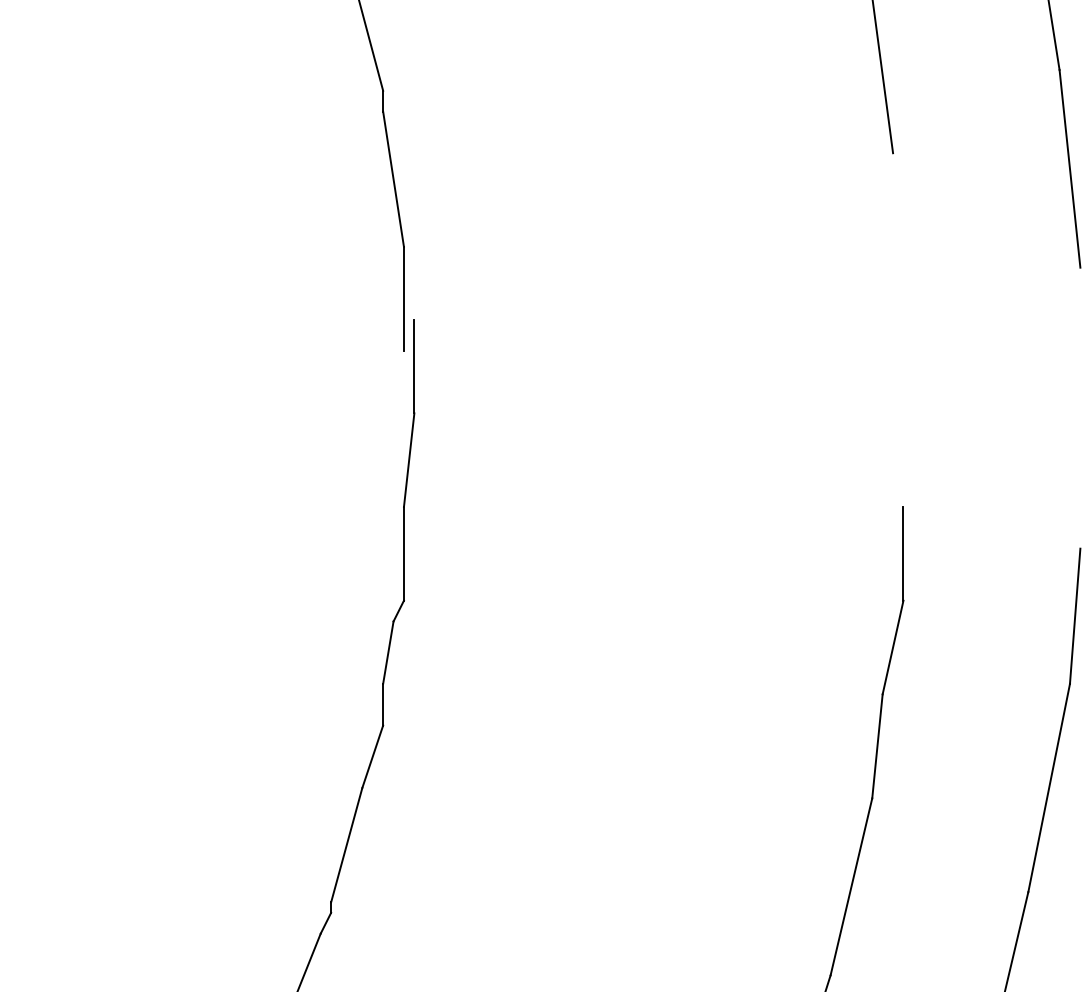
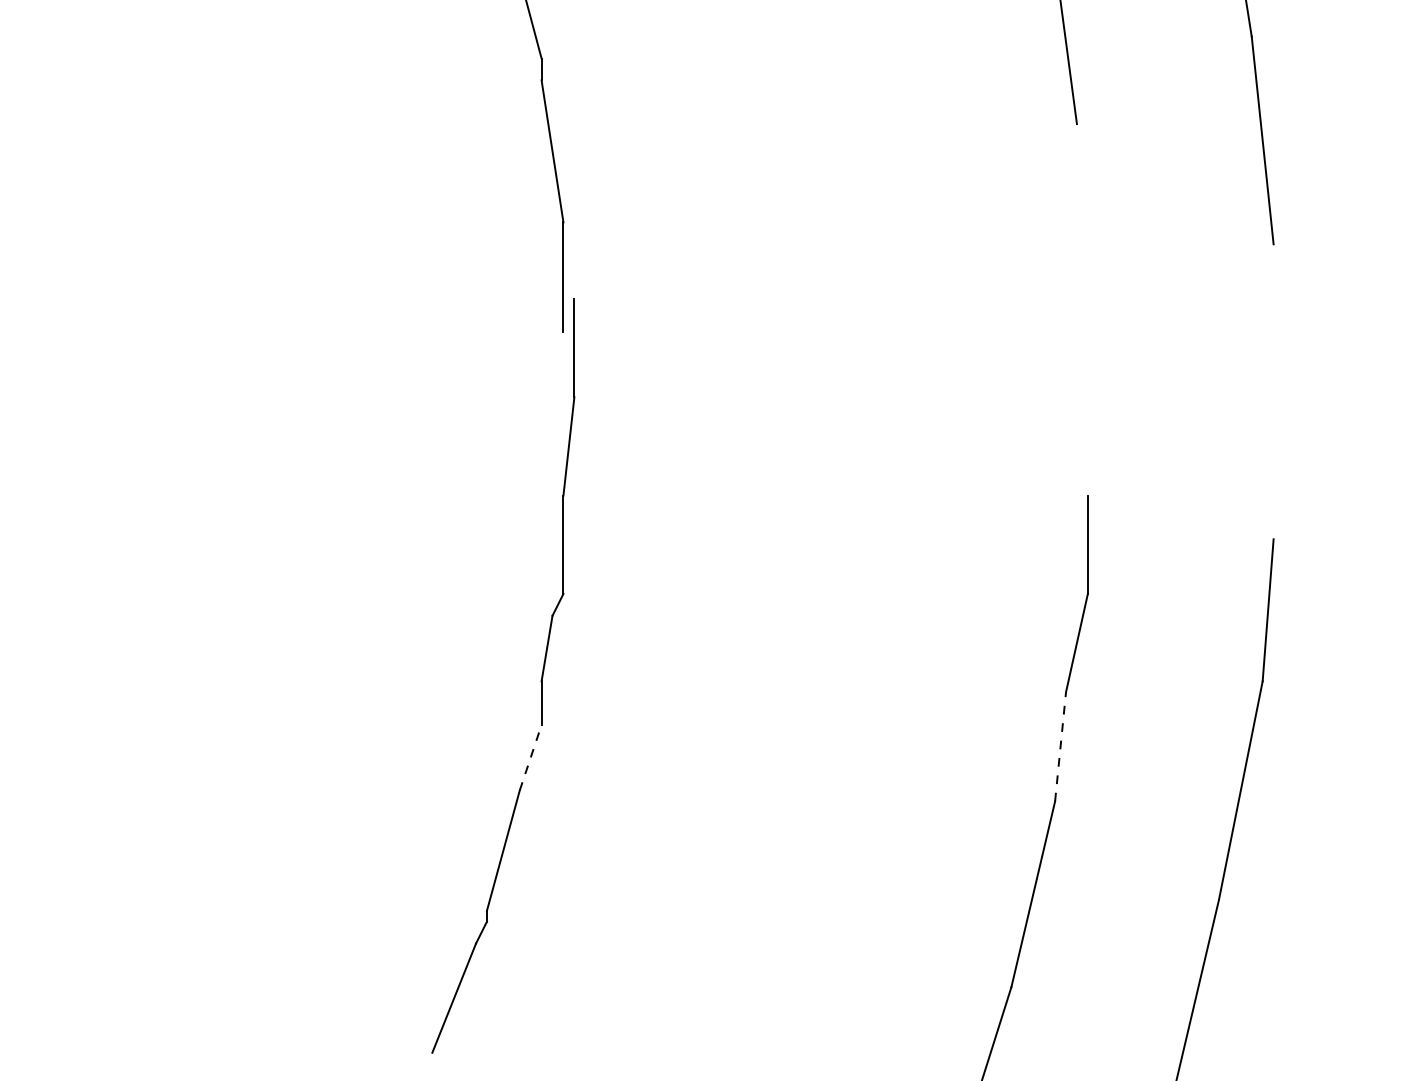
line: (877, 746) -> (1060, 746), solid -> dashed
line: (372, 756) -> (530, 757), solid -> dashed

